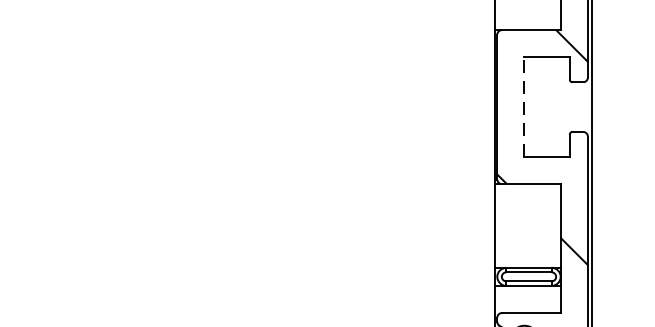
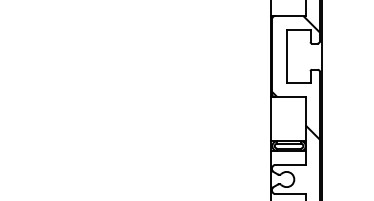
line: (524, 106) -> (286, 56), dashed -> solid

